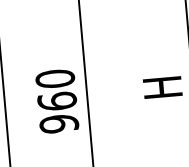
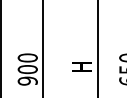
text: (56, 101) -> (27, 69), 960 -> 900

